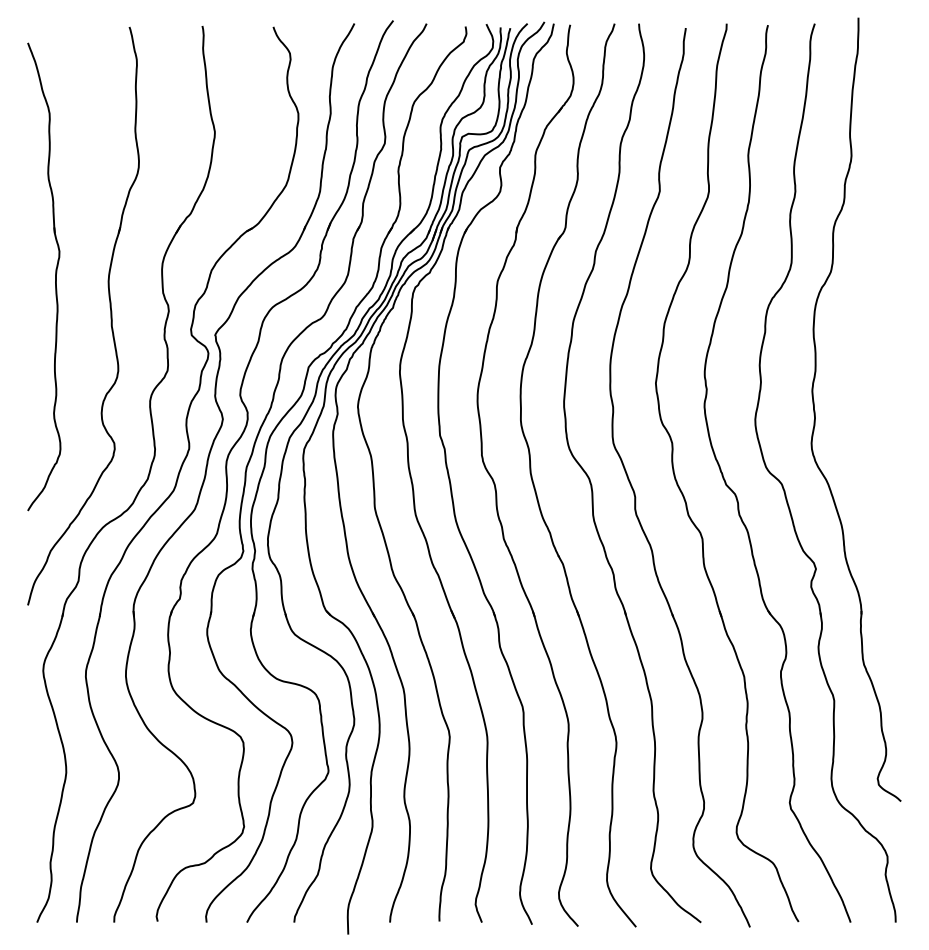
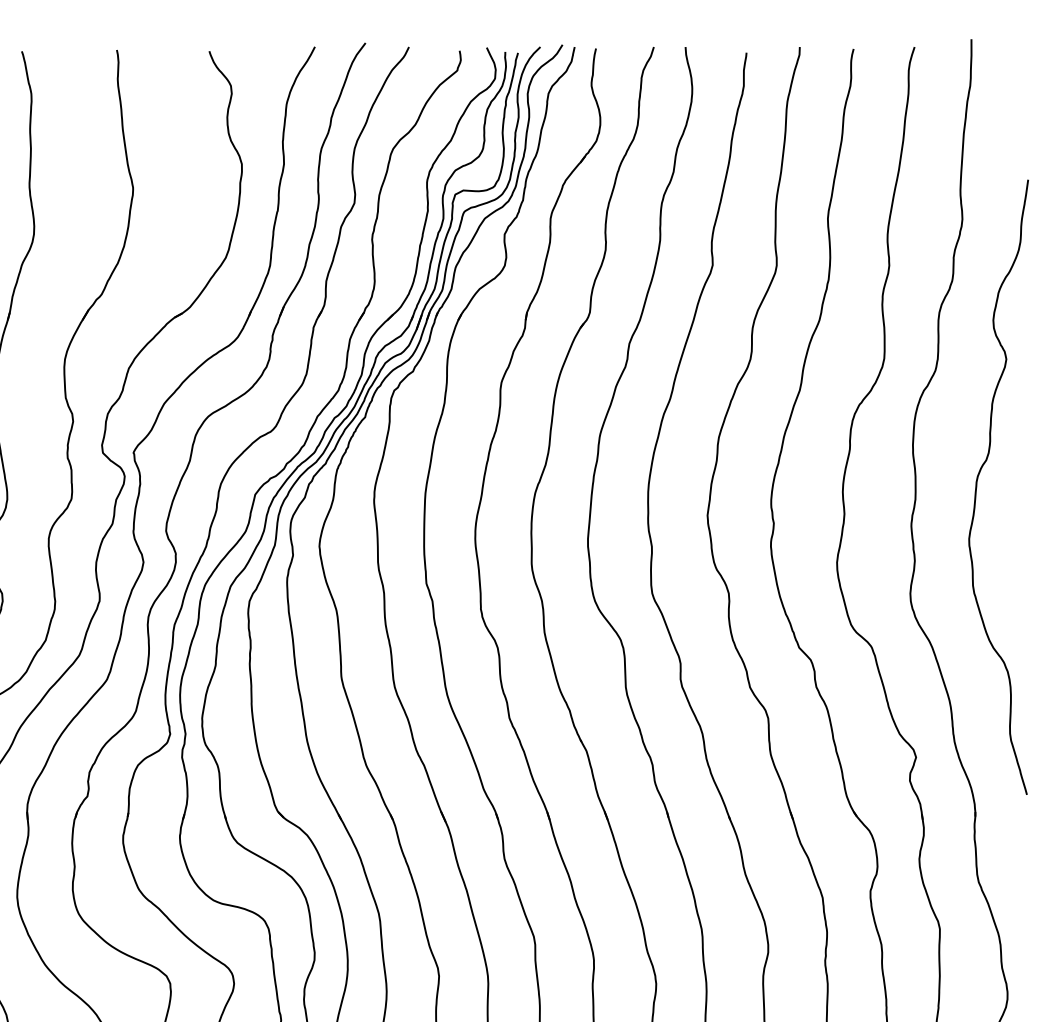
curve: (863, 361) -> (978, 487), added

